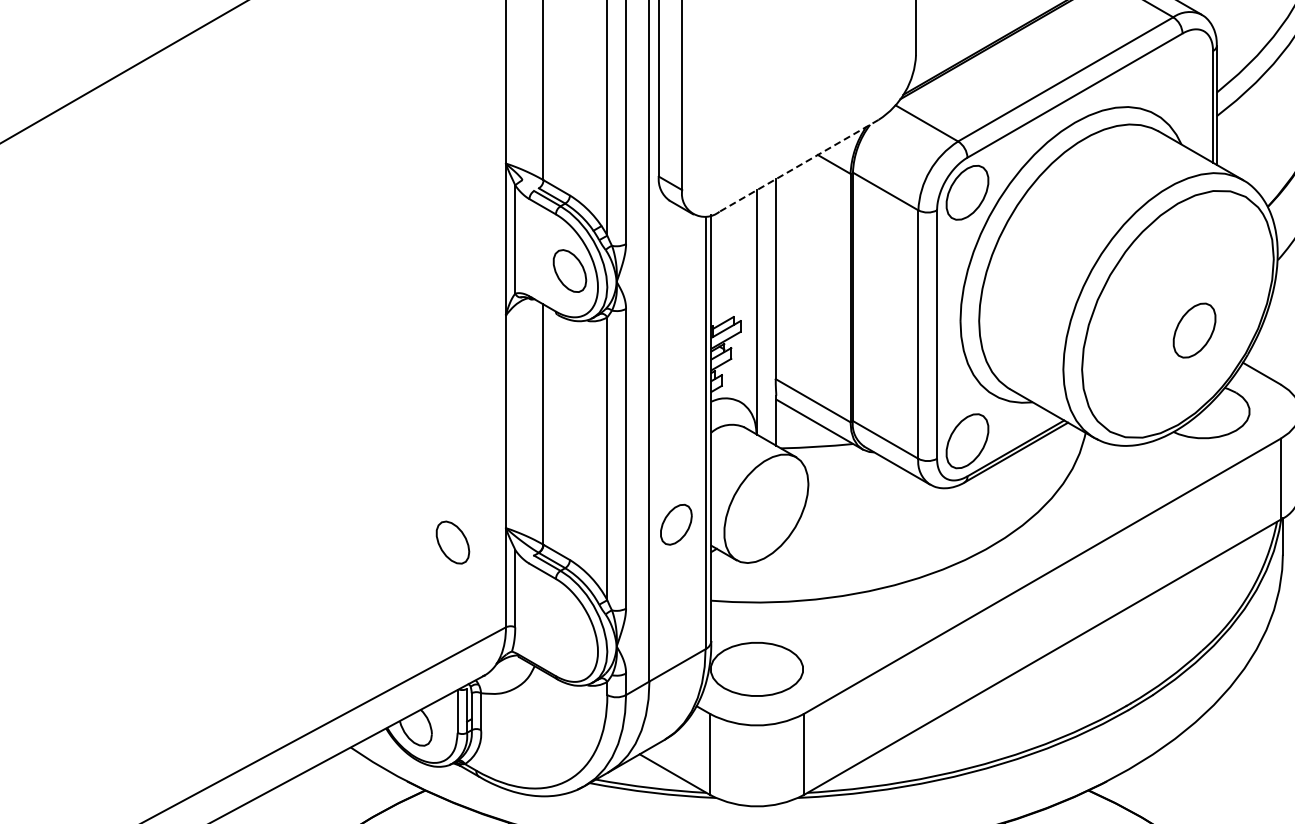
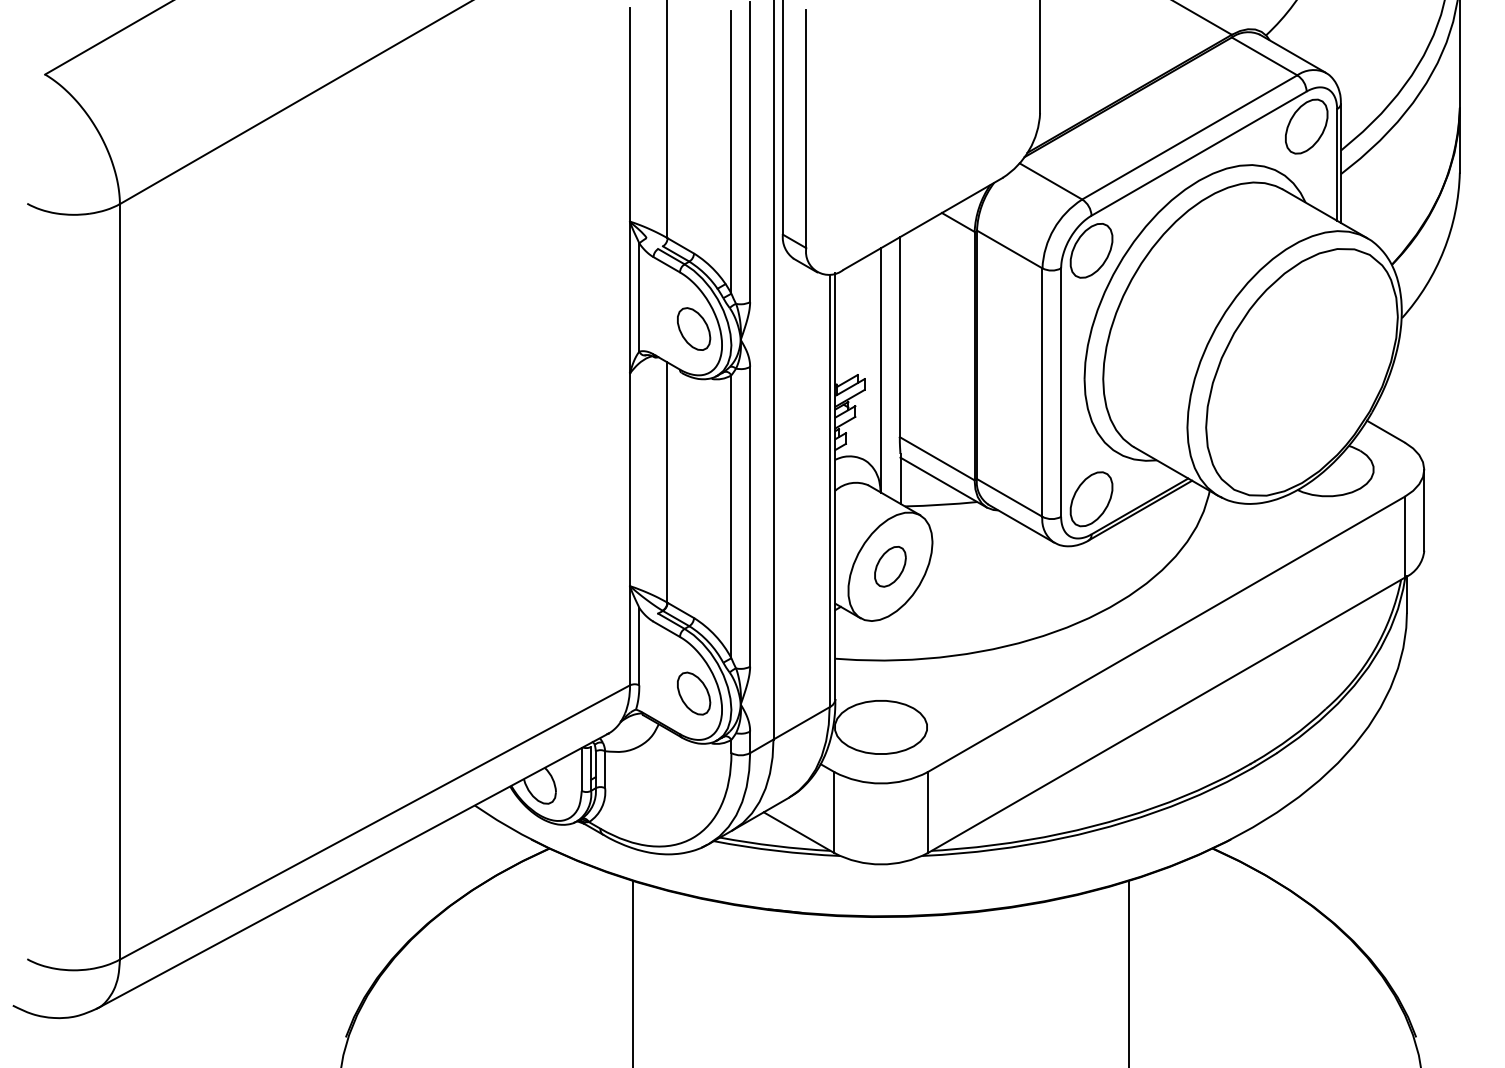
line: (799, 165) -> (923, 223), dashed -> solid
part: (1194, 330) -> (1306, 126), moved
part: (676, 524) -> (890, 566), moved
part: (453, 542) -> (694, 693), moved

